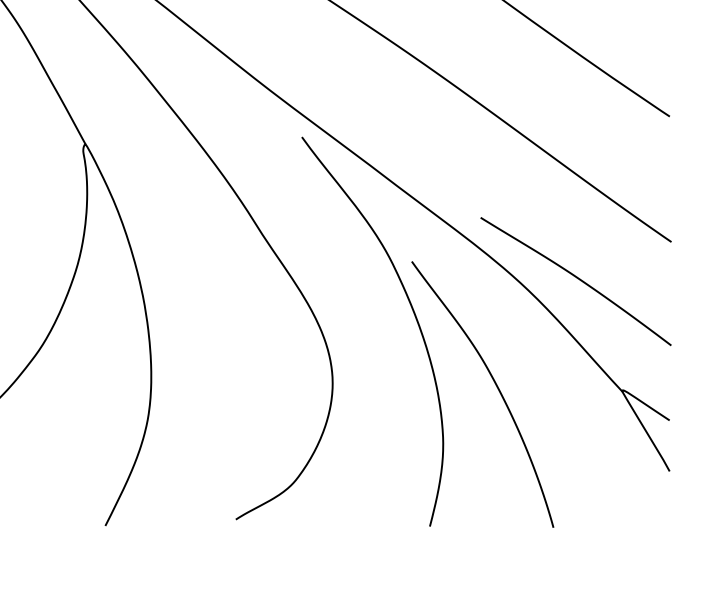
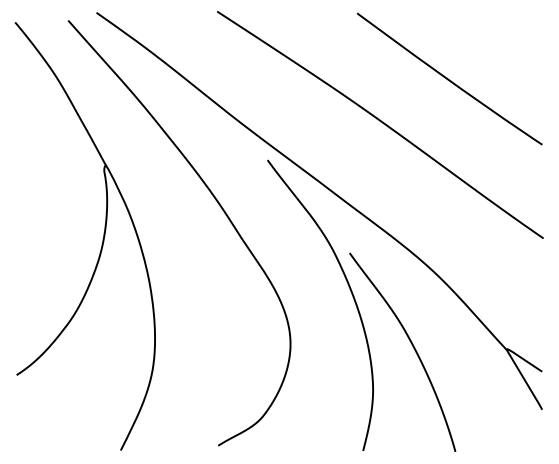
curve: (577, 279) -> (473, 266), removed

